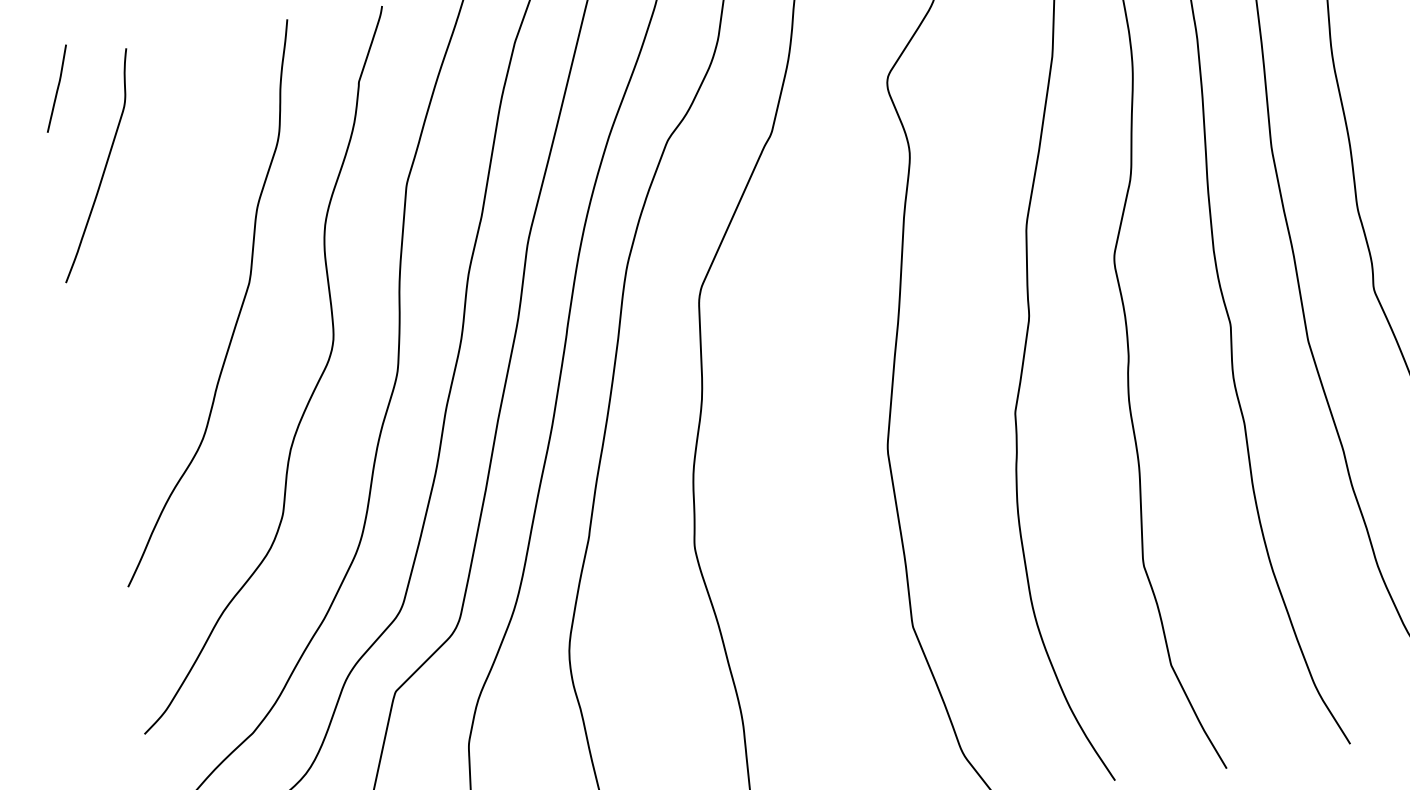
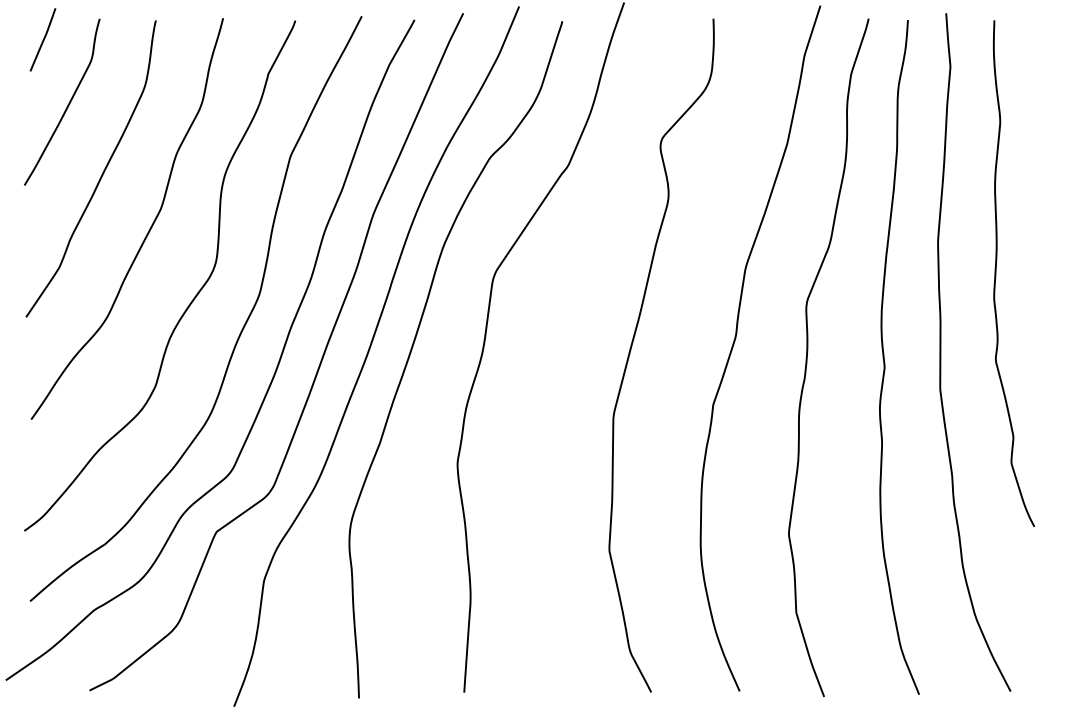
curve: (163, 251) -> (101, 174), added

